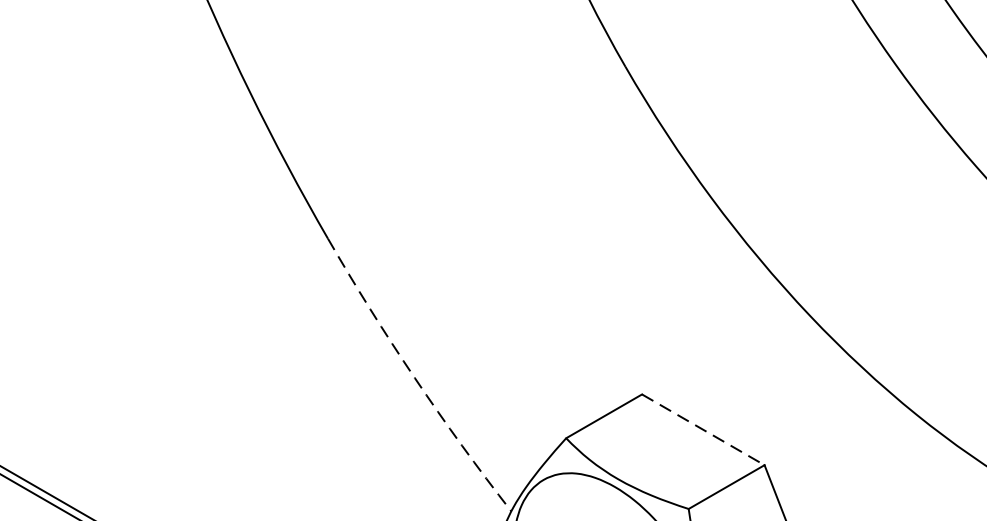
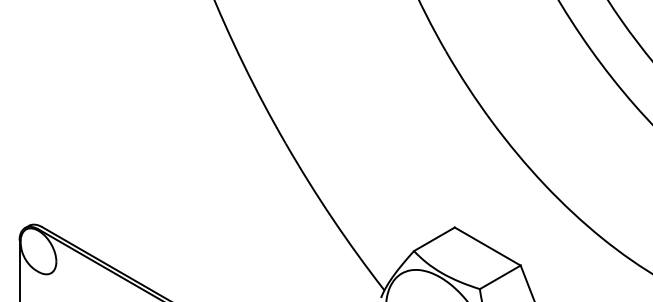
arc: (414, 377) -> (332, 218), dashed -> solid
line: (704, 429) -> (488, 246), dashed -> solid

